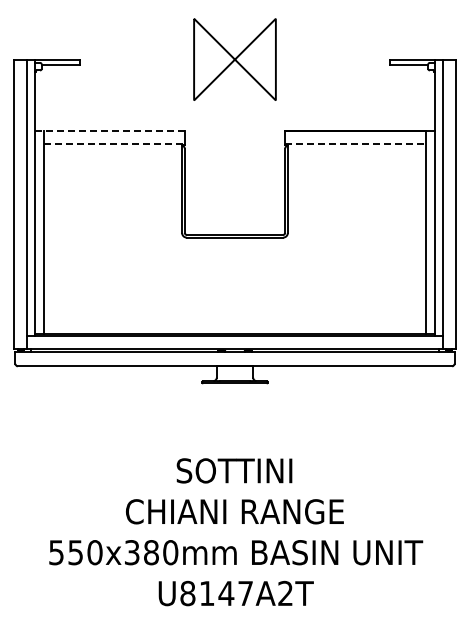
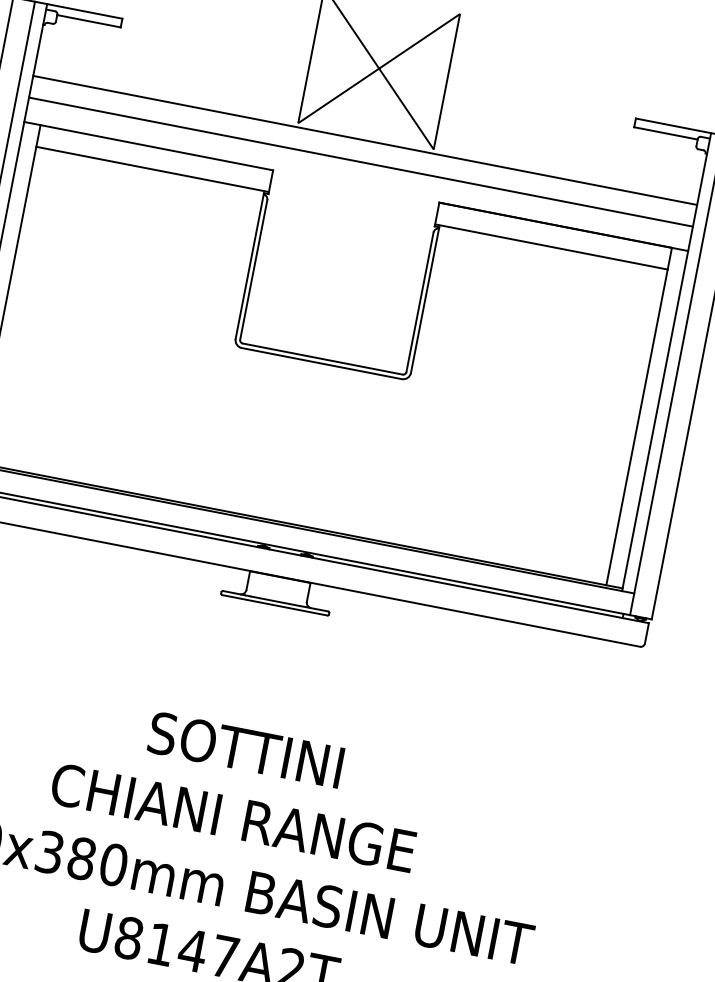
line: (234, 102) -> (364, 139), added
line: (234, 116) -> (360, 162), added
line: (109, 130) -> (148, 145), dashed -> solid
line: (115, 143) -> (154, 169), dashed -> solid
line: (355, 143) -> (551, 246), dashed -> solid

